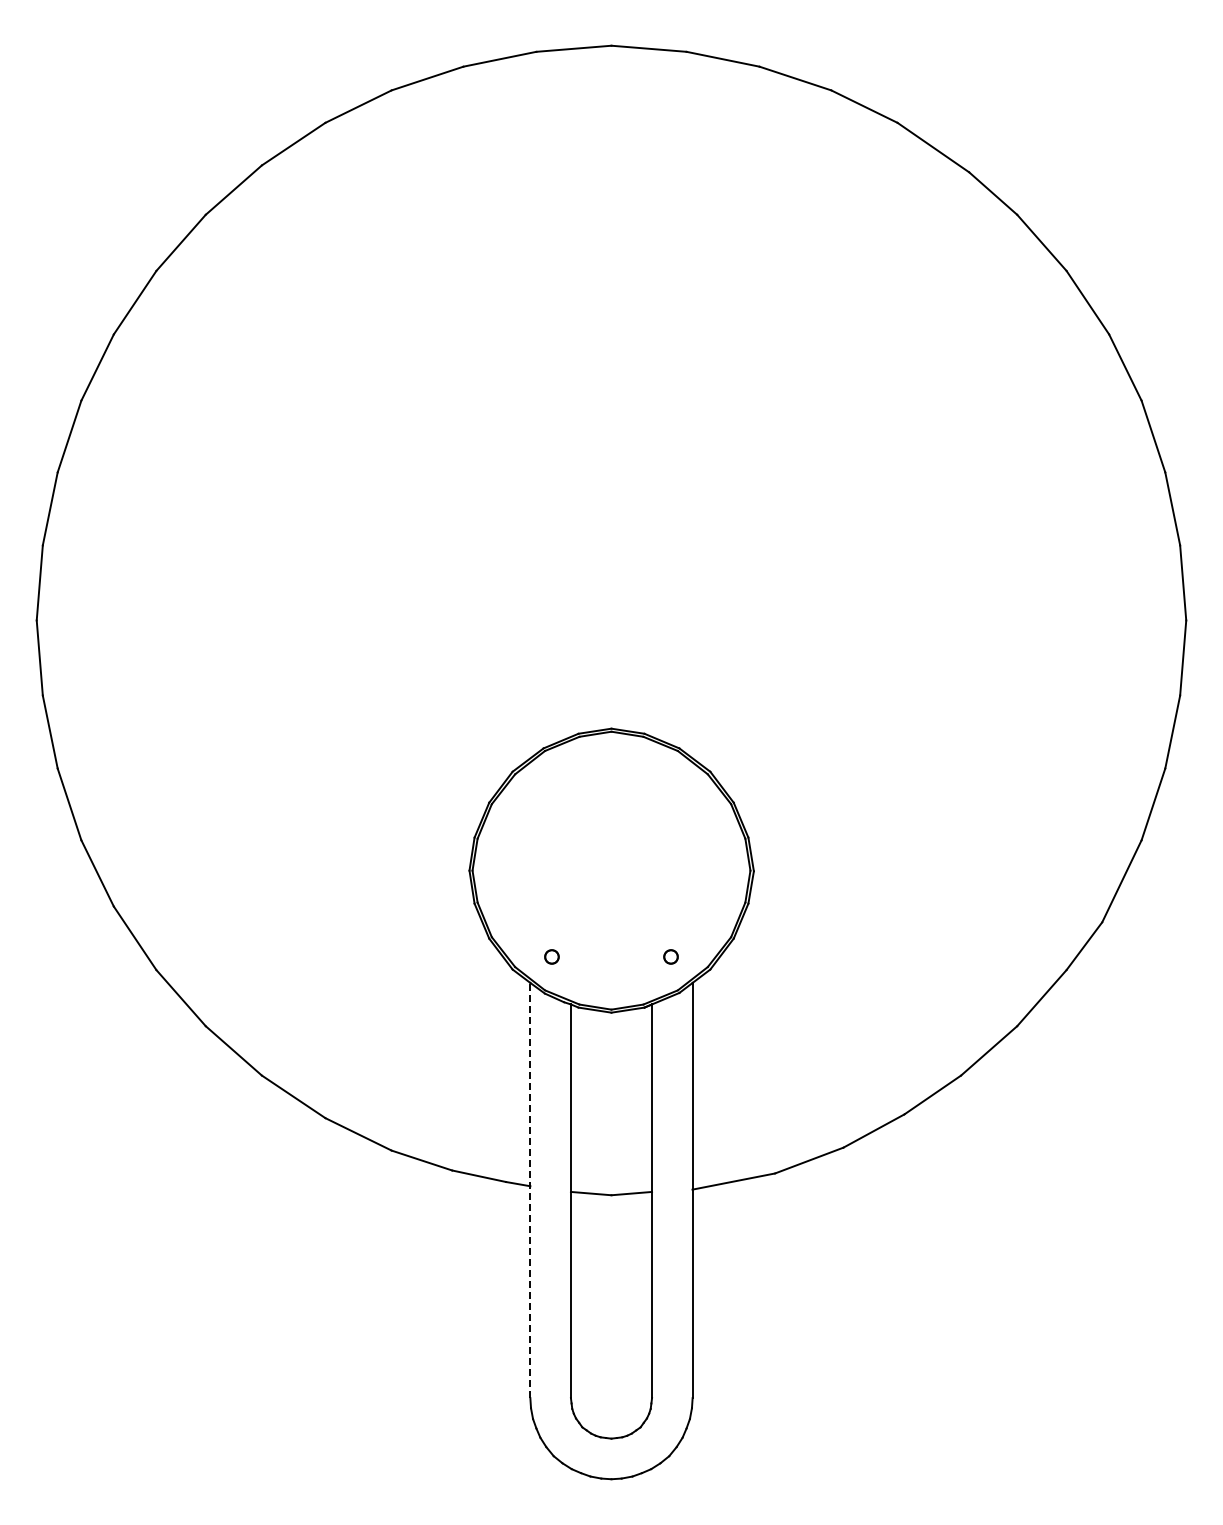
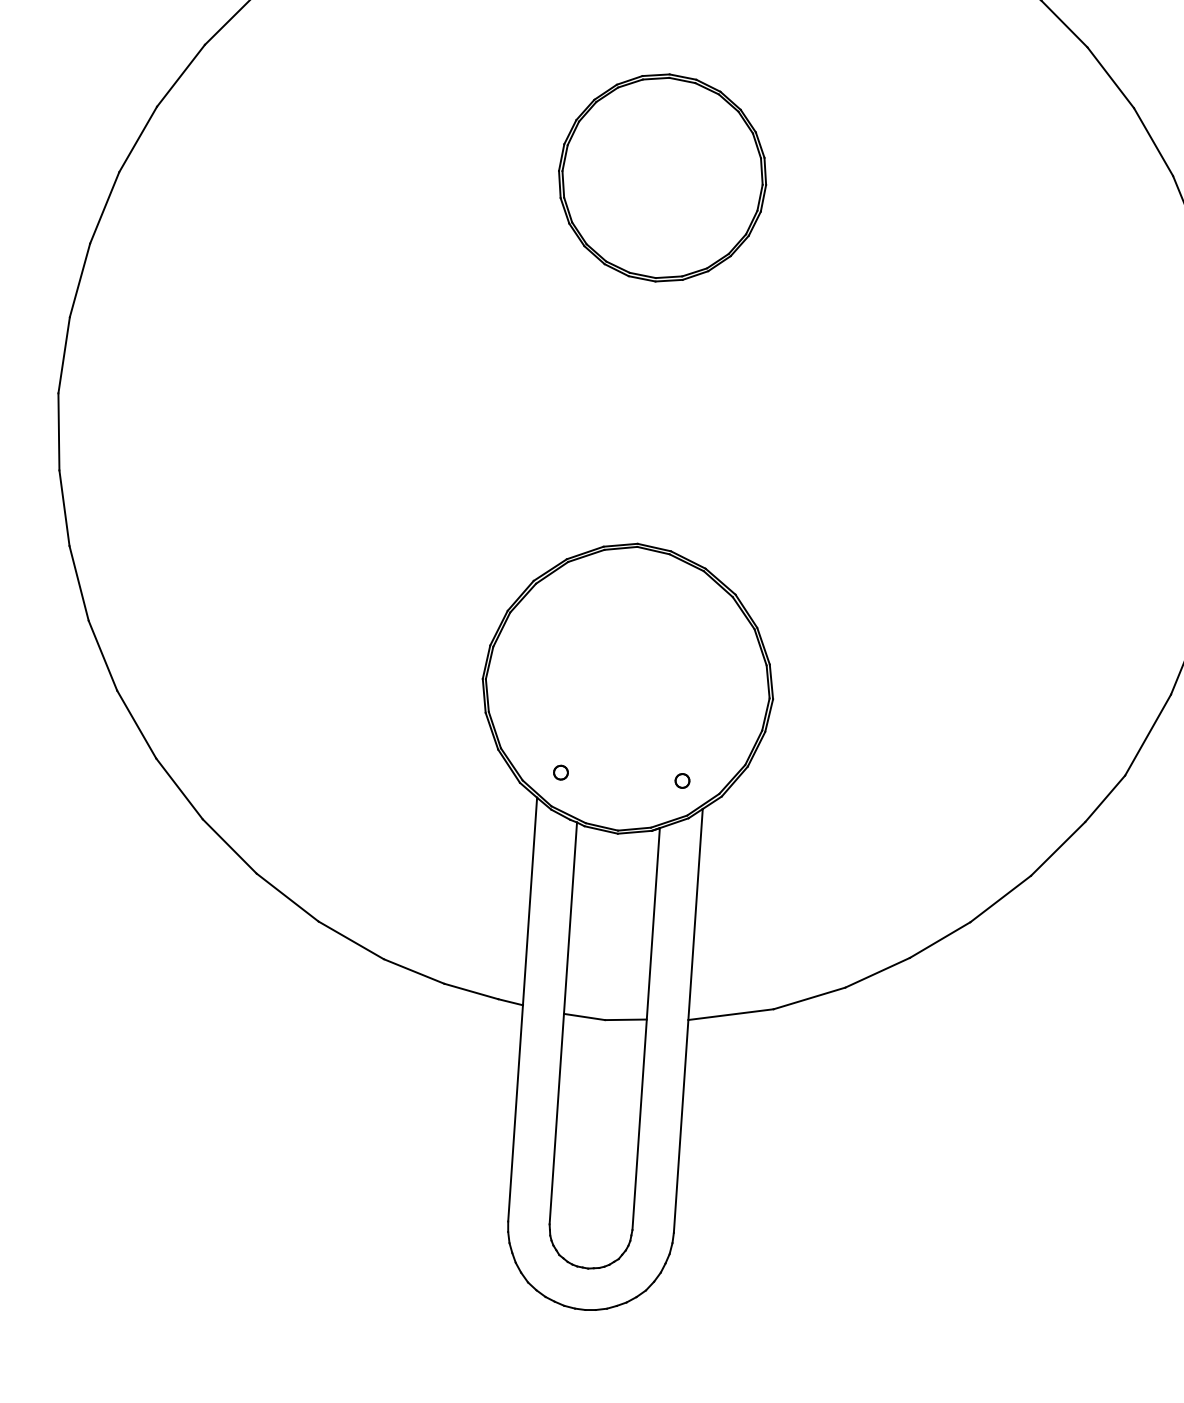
part: (611, 369) -> (662, 177), added
line: (530, 1190) -> (522, 1009), dashed -> solid

